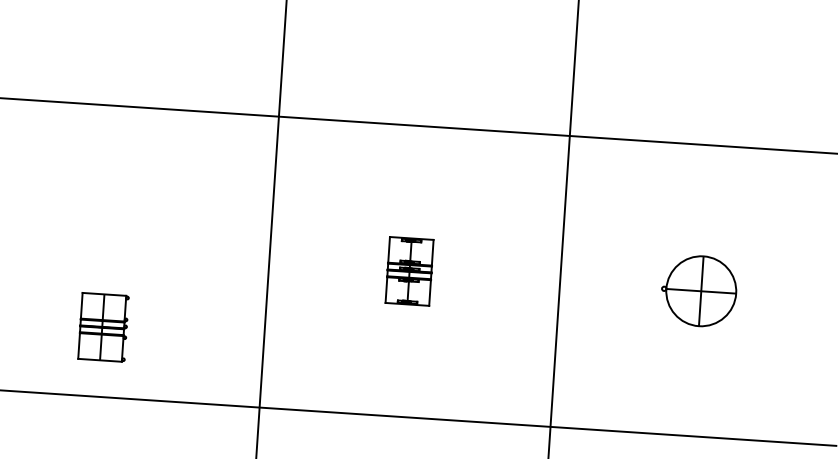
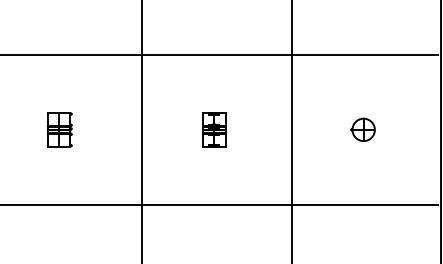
part: (698, 289) -> (362, 129), size x0.62
part: (102, 326) -> (59, 129), moved

